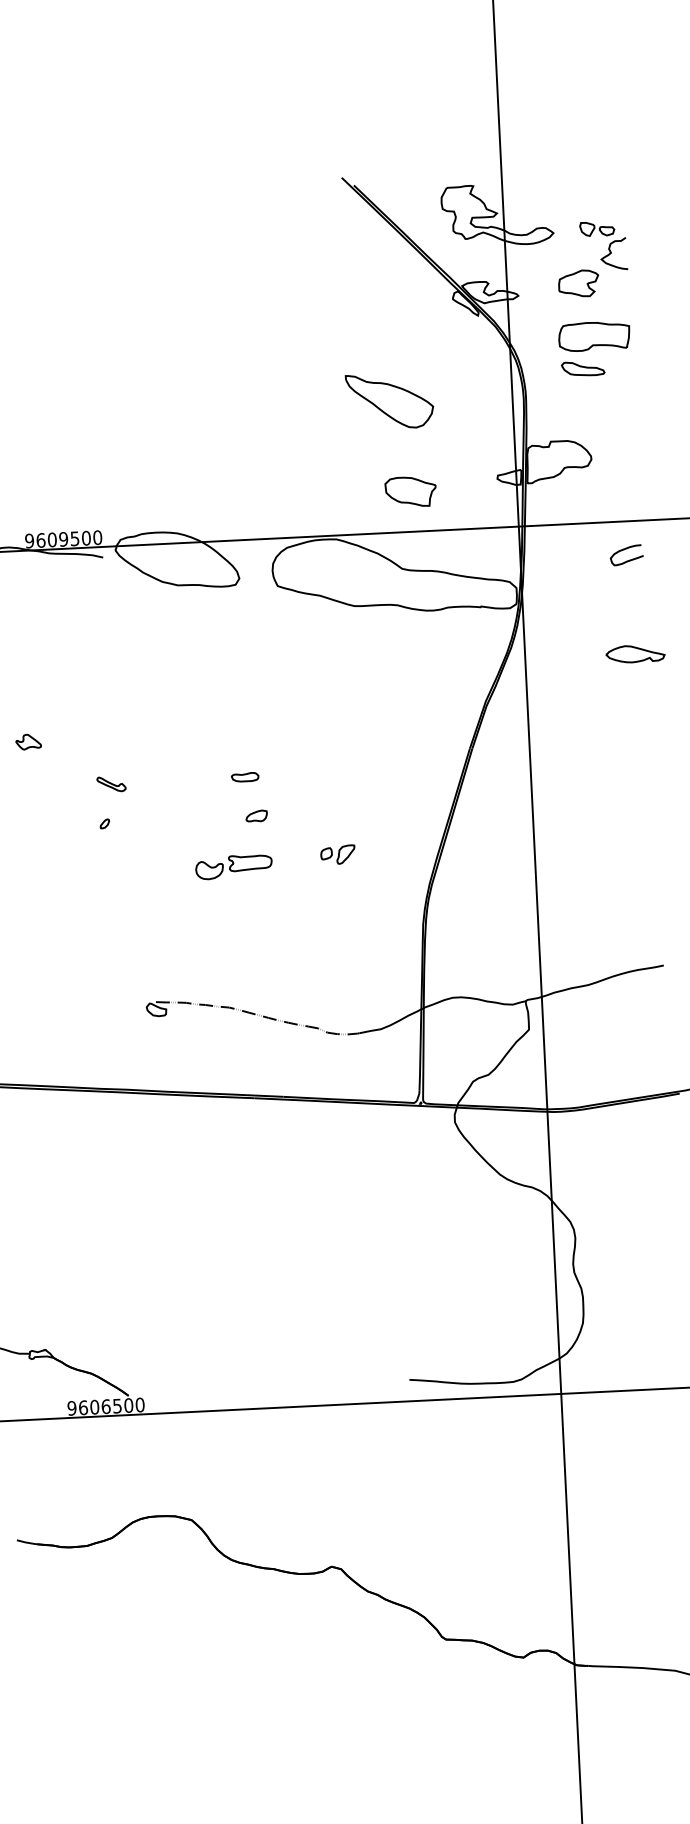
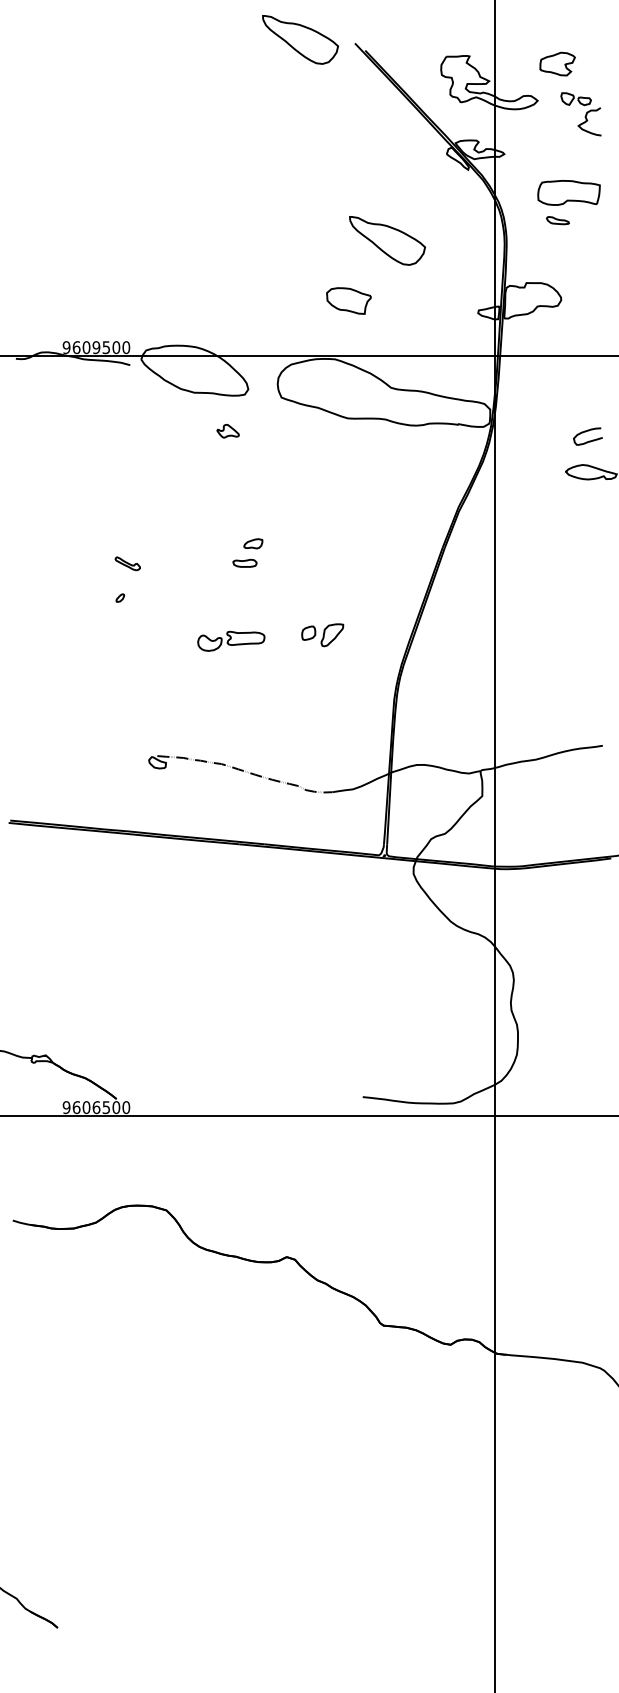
part: (279, 176) -> (300, 39), added
part: (578, 282) -> (557, 63), moved
part: (582, 368) -> (557, 220), size x0.6
part: (410, 491) -> (348, 300), moved
curve: (624, 550) -> (586, 432), moved
part: (27, 742) -> (227, 431), moved
part: (256, 815) -> (253, 543), moved
part: (337, 854) -> (322, 634), size x1.4

